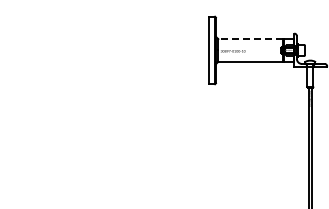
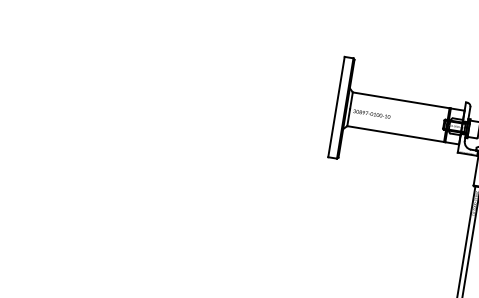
line: (250, 39) -> (400, 100), dashed -> solid

